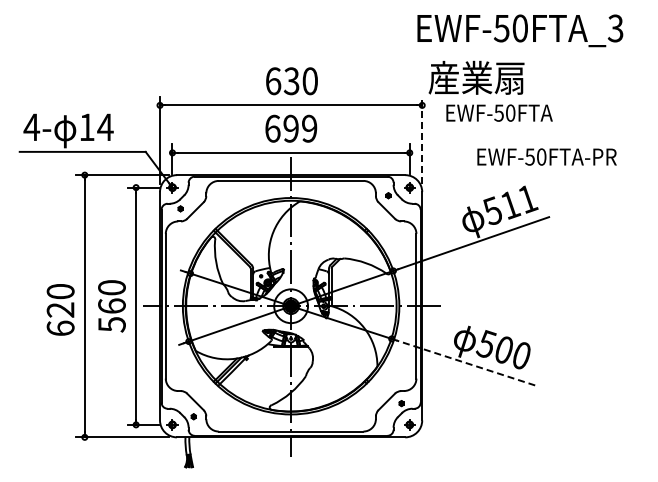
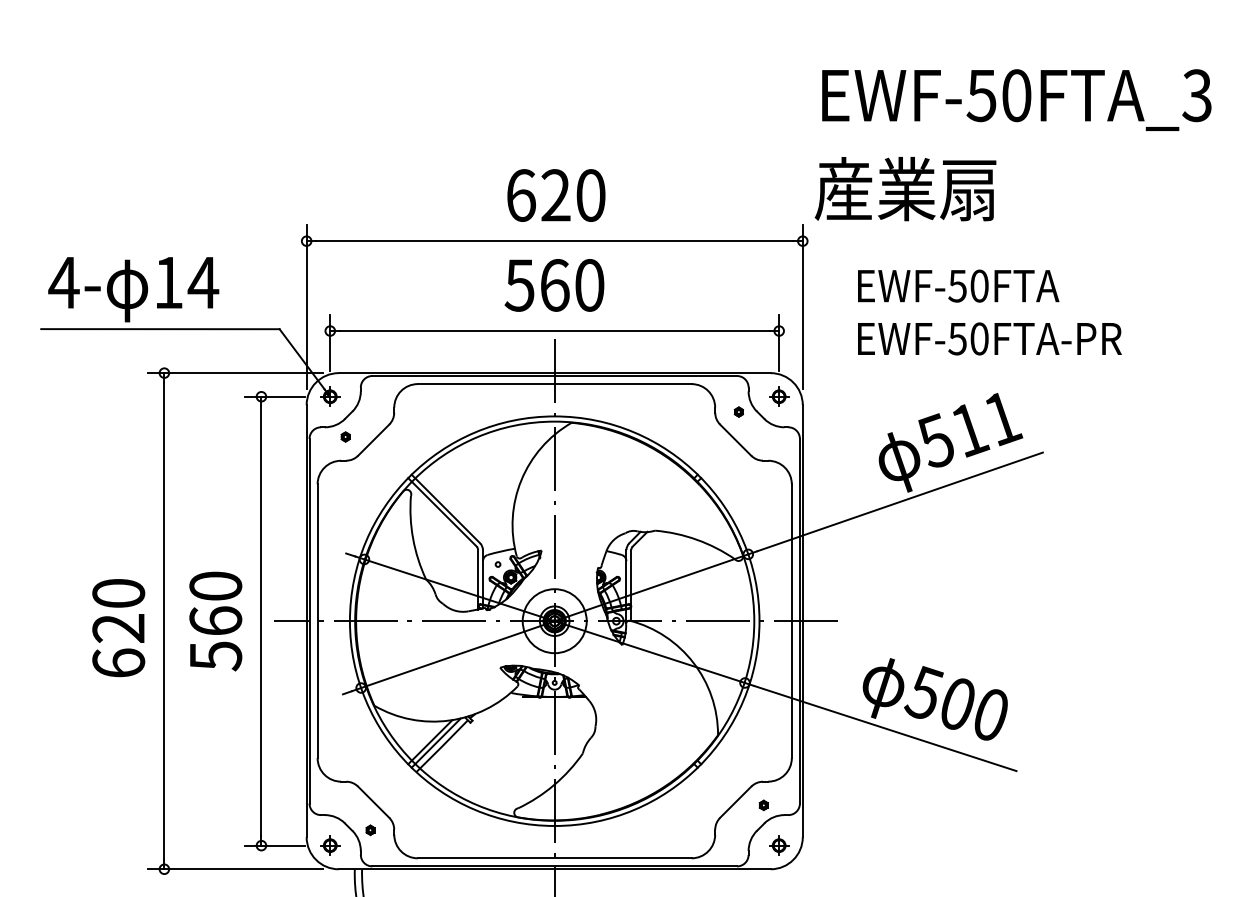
text: (520, 30) -> (1017, 99), moved
text: (291, 81) -> (555, 195), 630 -> 620
text: (499, 112) -> (958, 284), moved
text: (290, 128) -> (553, 284), 699 -> 560
line: (422, 139) -> (803, 305), dashed -> solid
text: (546, 156) -> (988, 337), moved
line: (465, 362) -> (884, 727), dashed -> solid

